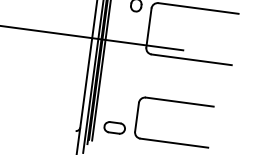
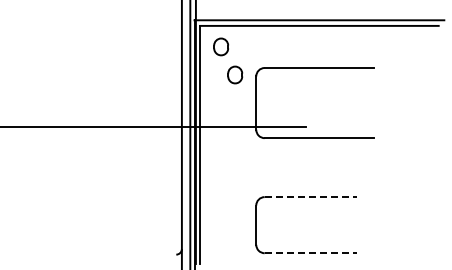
line: (180, 102) -> (311, 197), solid -> dashed
part: (114, 127) -> (228, 243), removed
line: (174, 143) -> (311, 253), solid -> dashed

